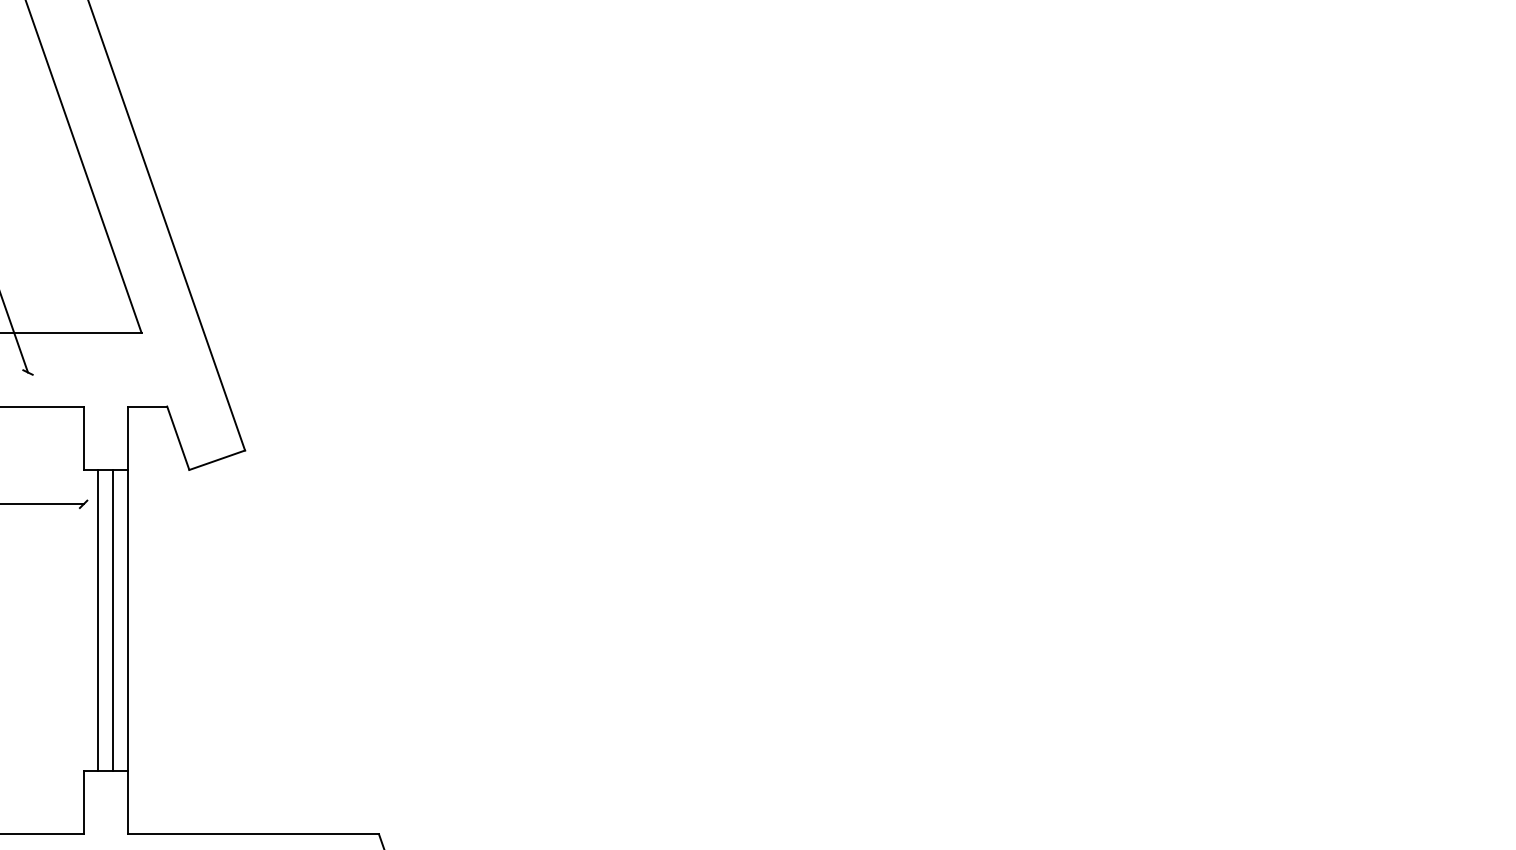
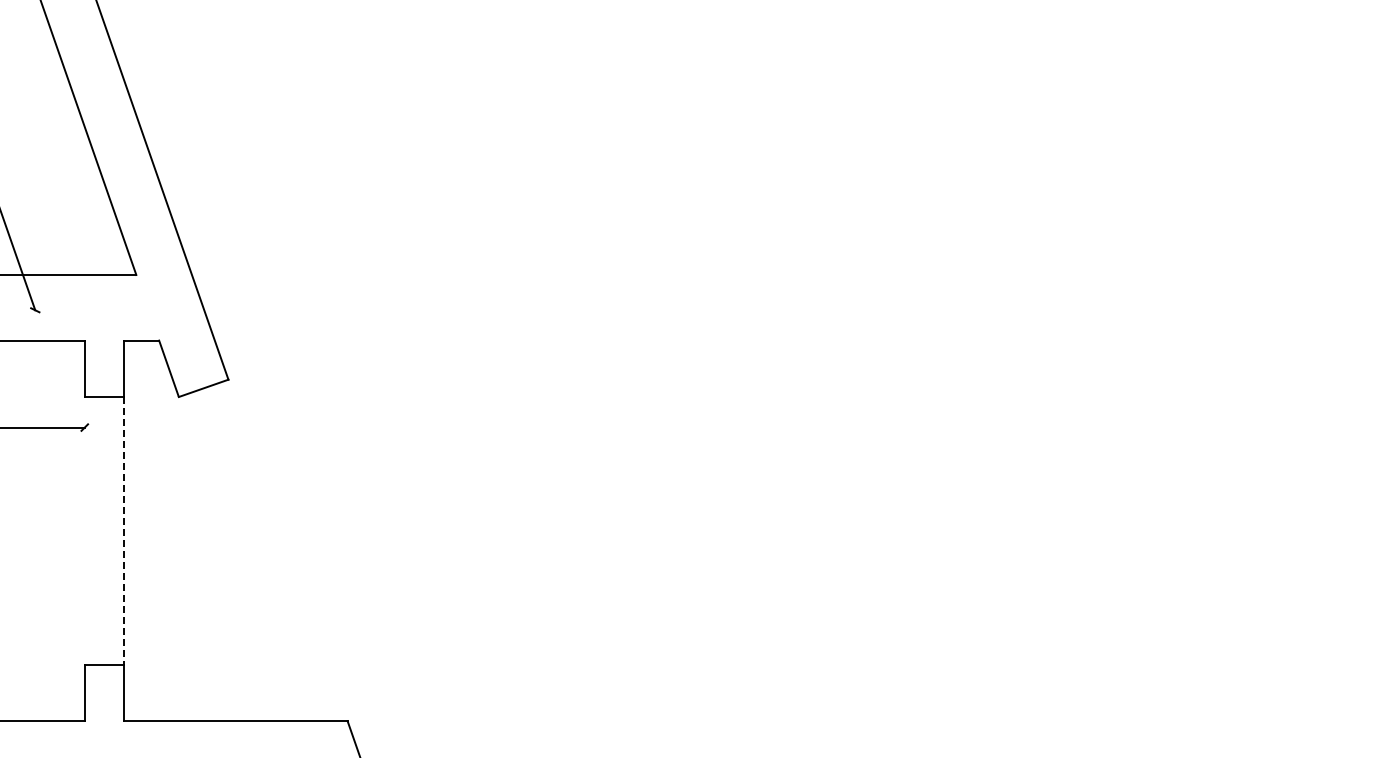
line: (97, 619) -> (97, 530), removed
line: (113, 619) -> (111, 530), removed
line: (128, 621) -> (124, 531), solid -> dashed

